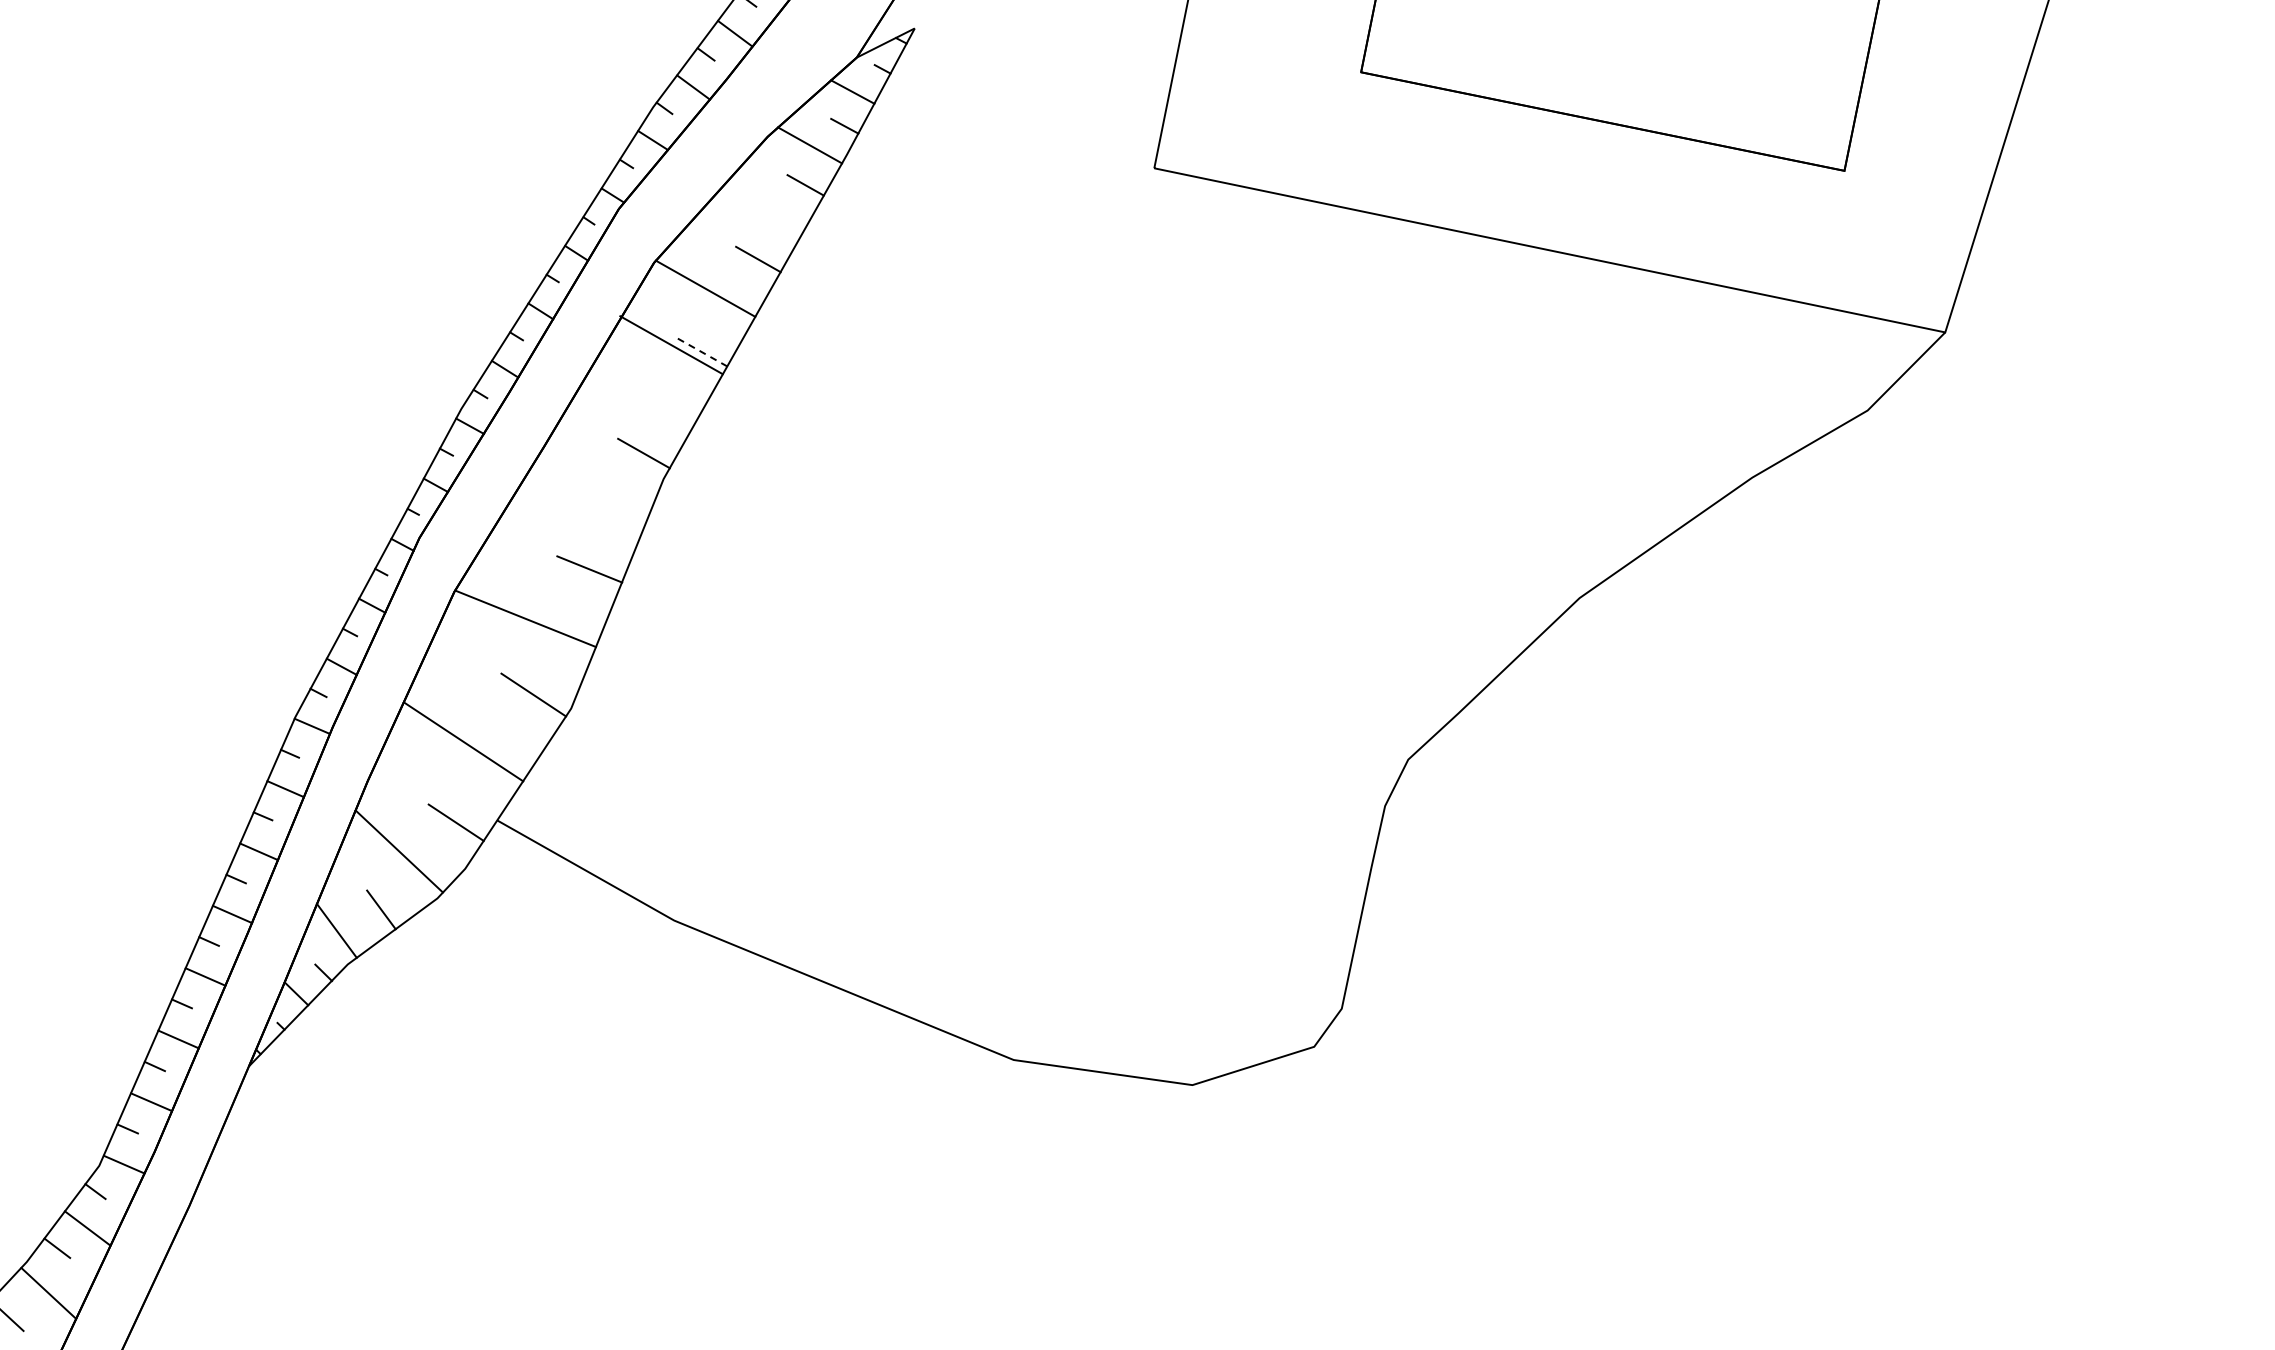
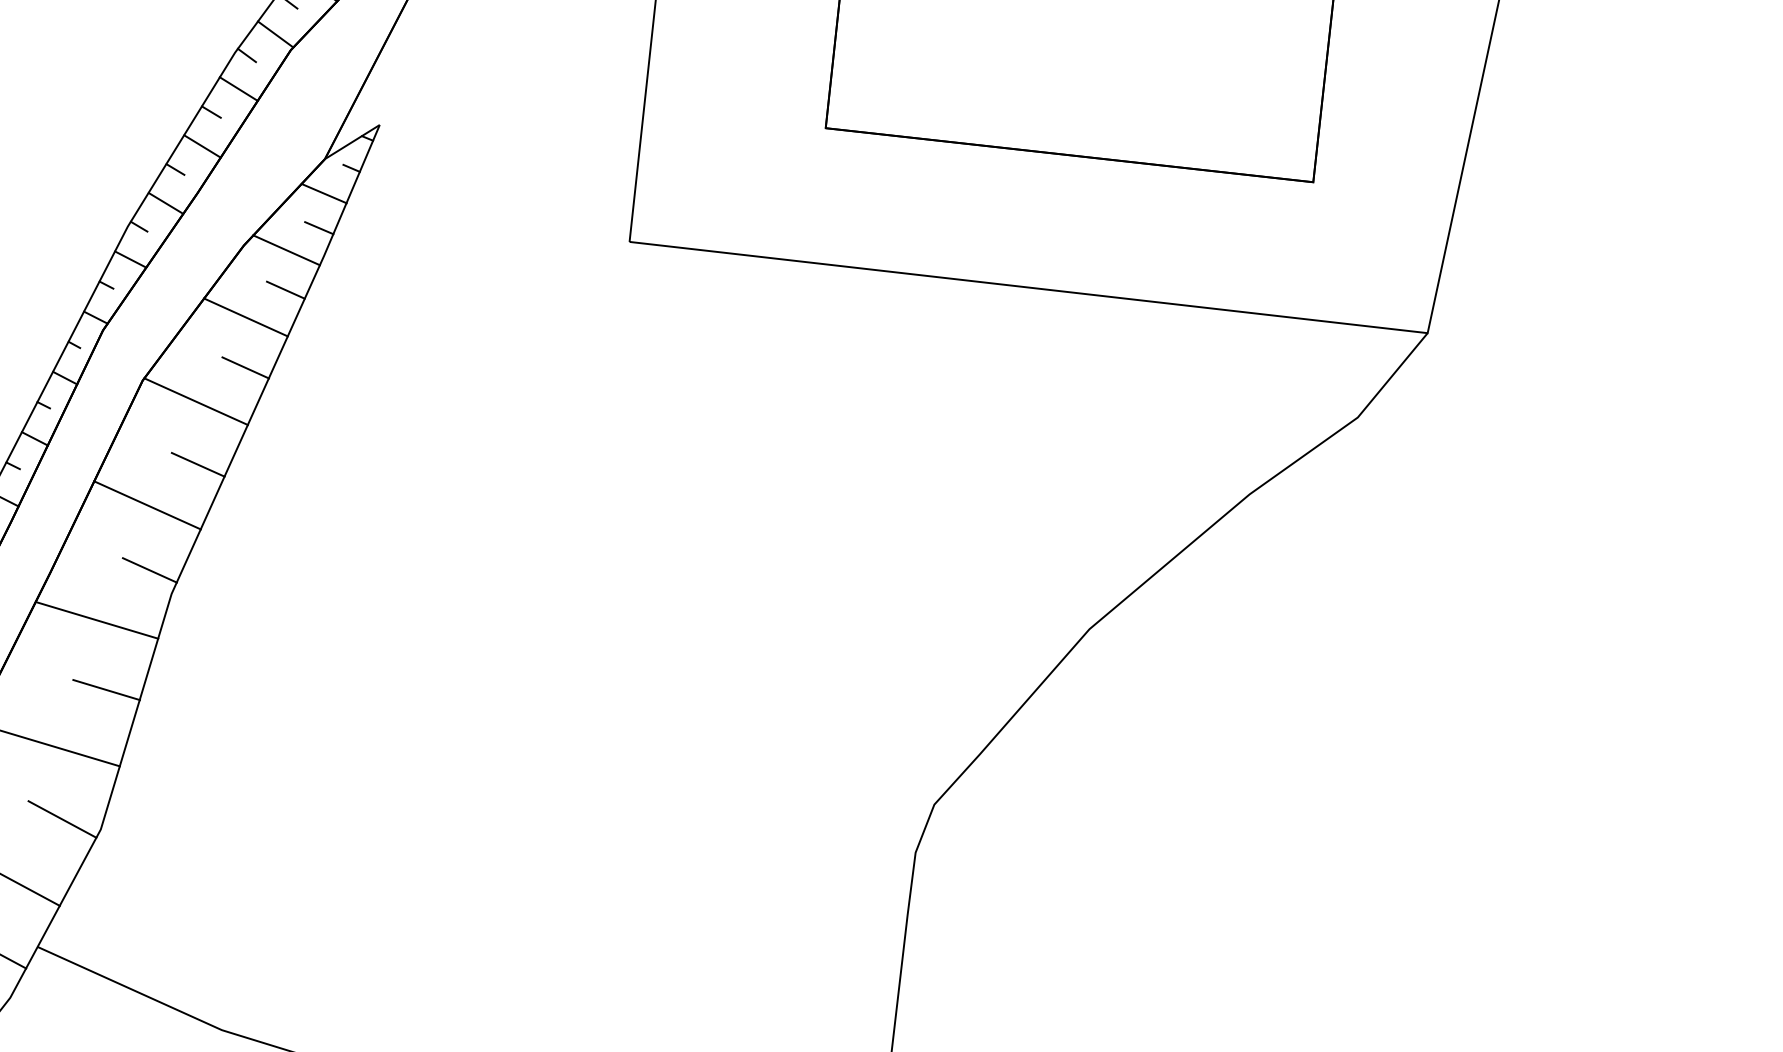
line: (763, 208) -> (246, 316), added
line: (671, 345) -> (147, 505), moved
line: (701, 351) -> (197, 464), dashed -> solid
line: (586, 498) -> (97, 620), added

